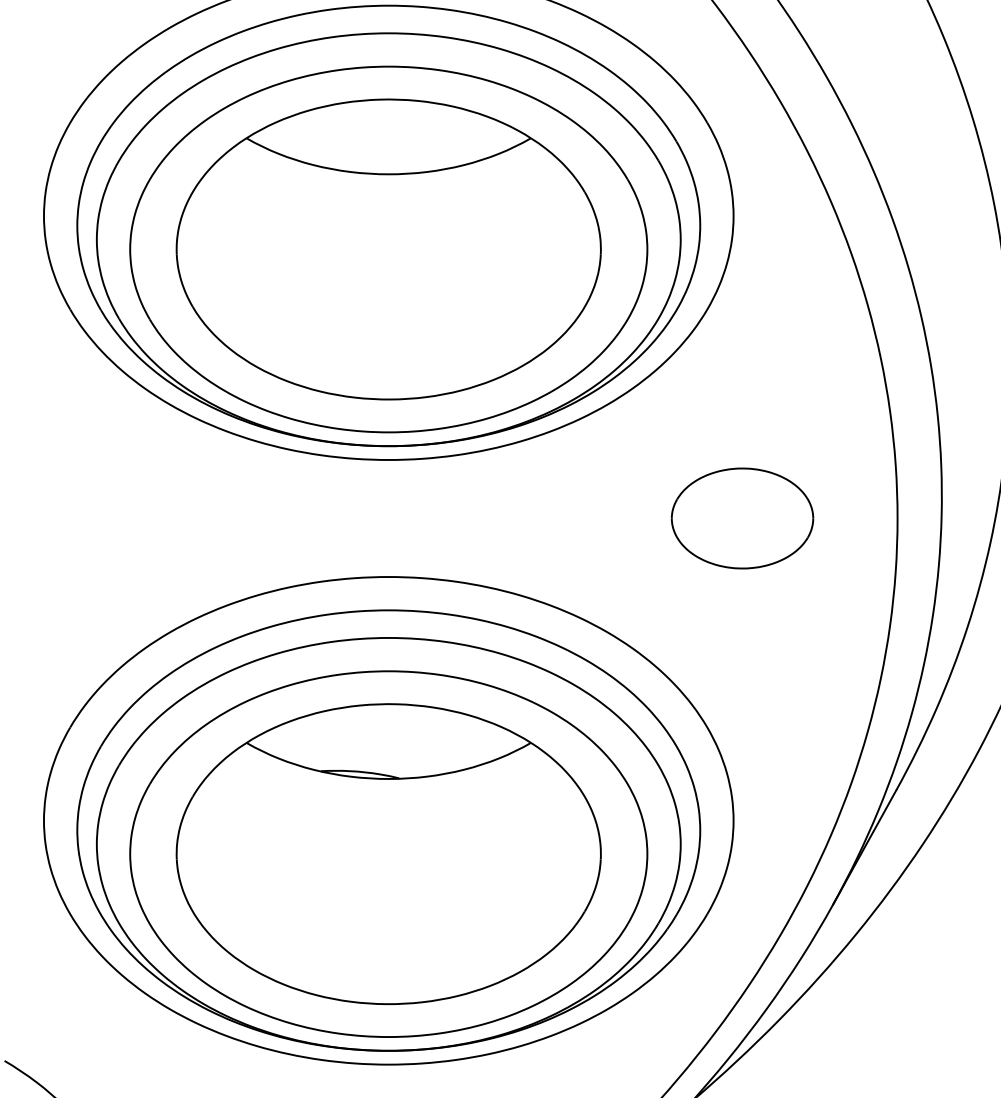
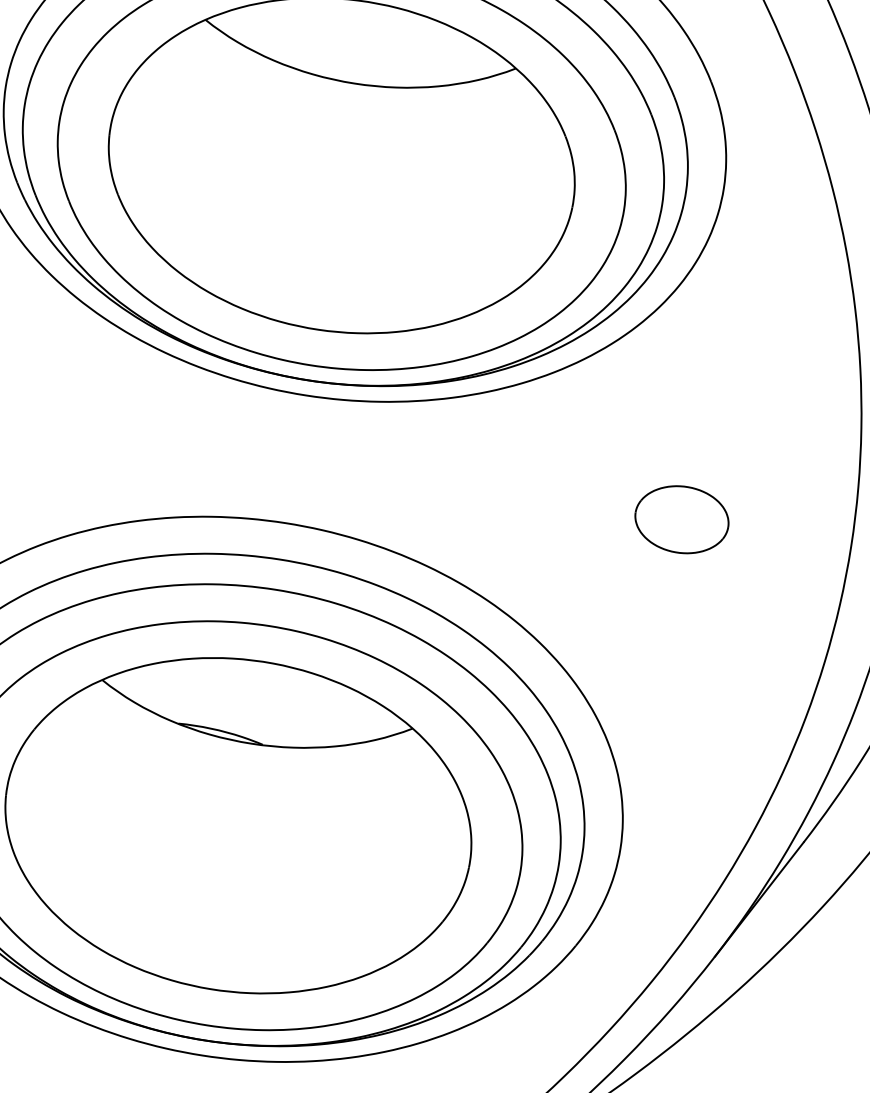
part: (742, 518) -> (681, 519), size x0.6

